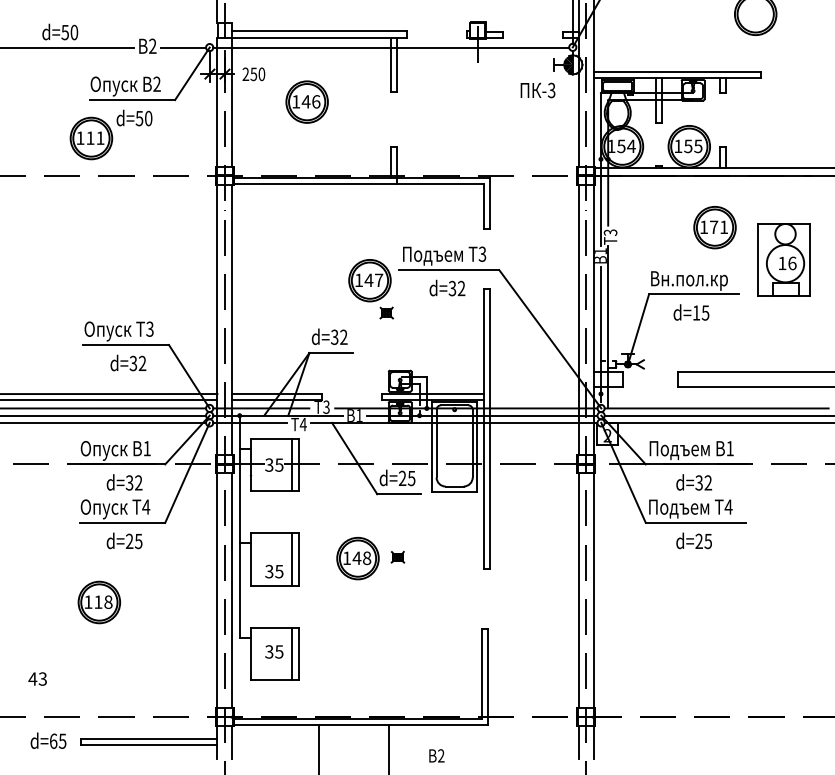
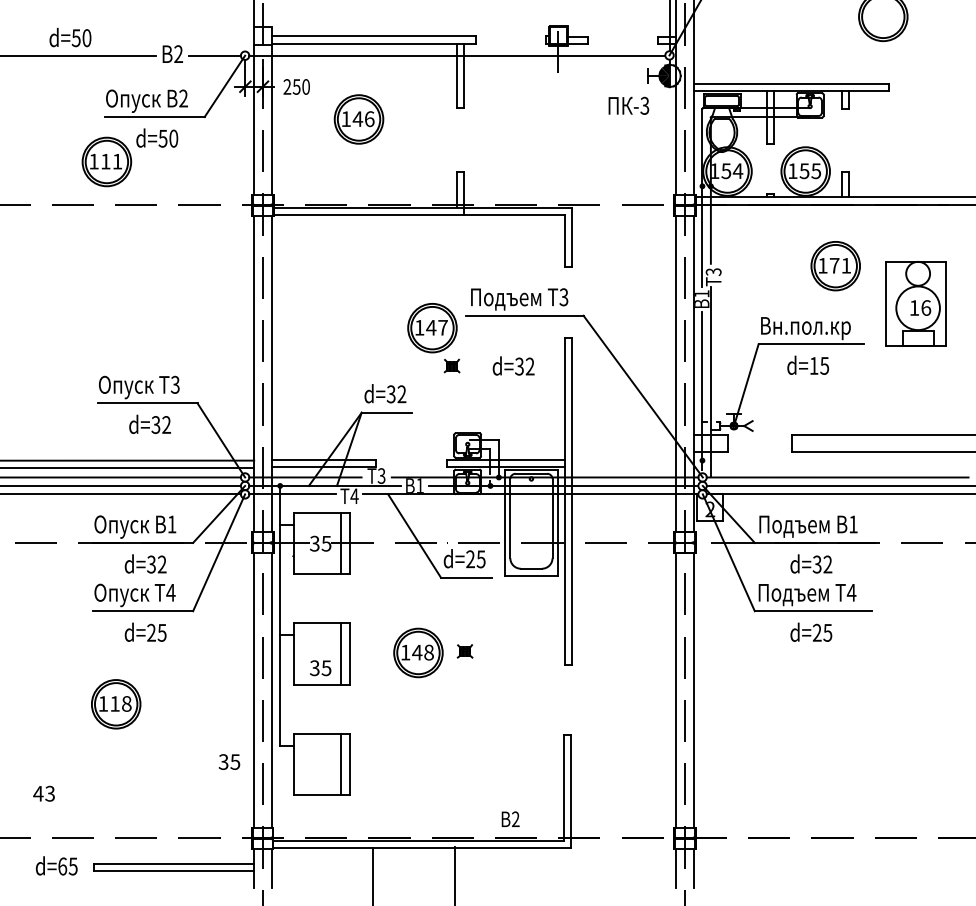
text: (447, 287) -> (513, 365), moved
text: (274, 651) -> (229, 761), moved
text: (436, 755) -> (510, 818), moved

